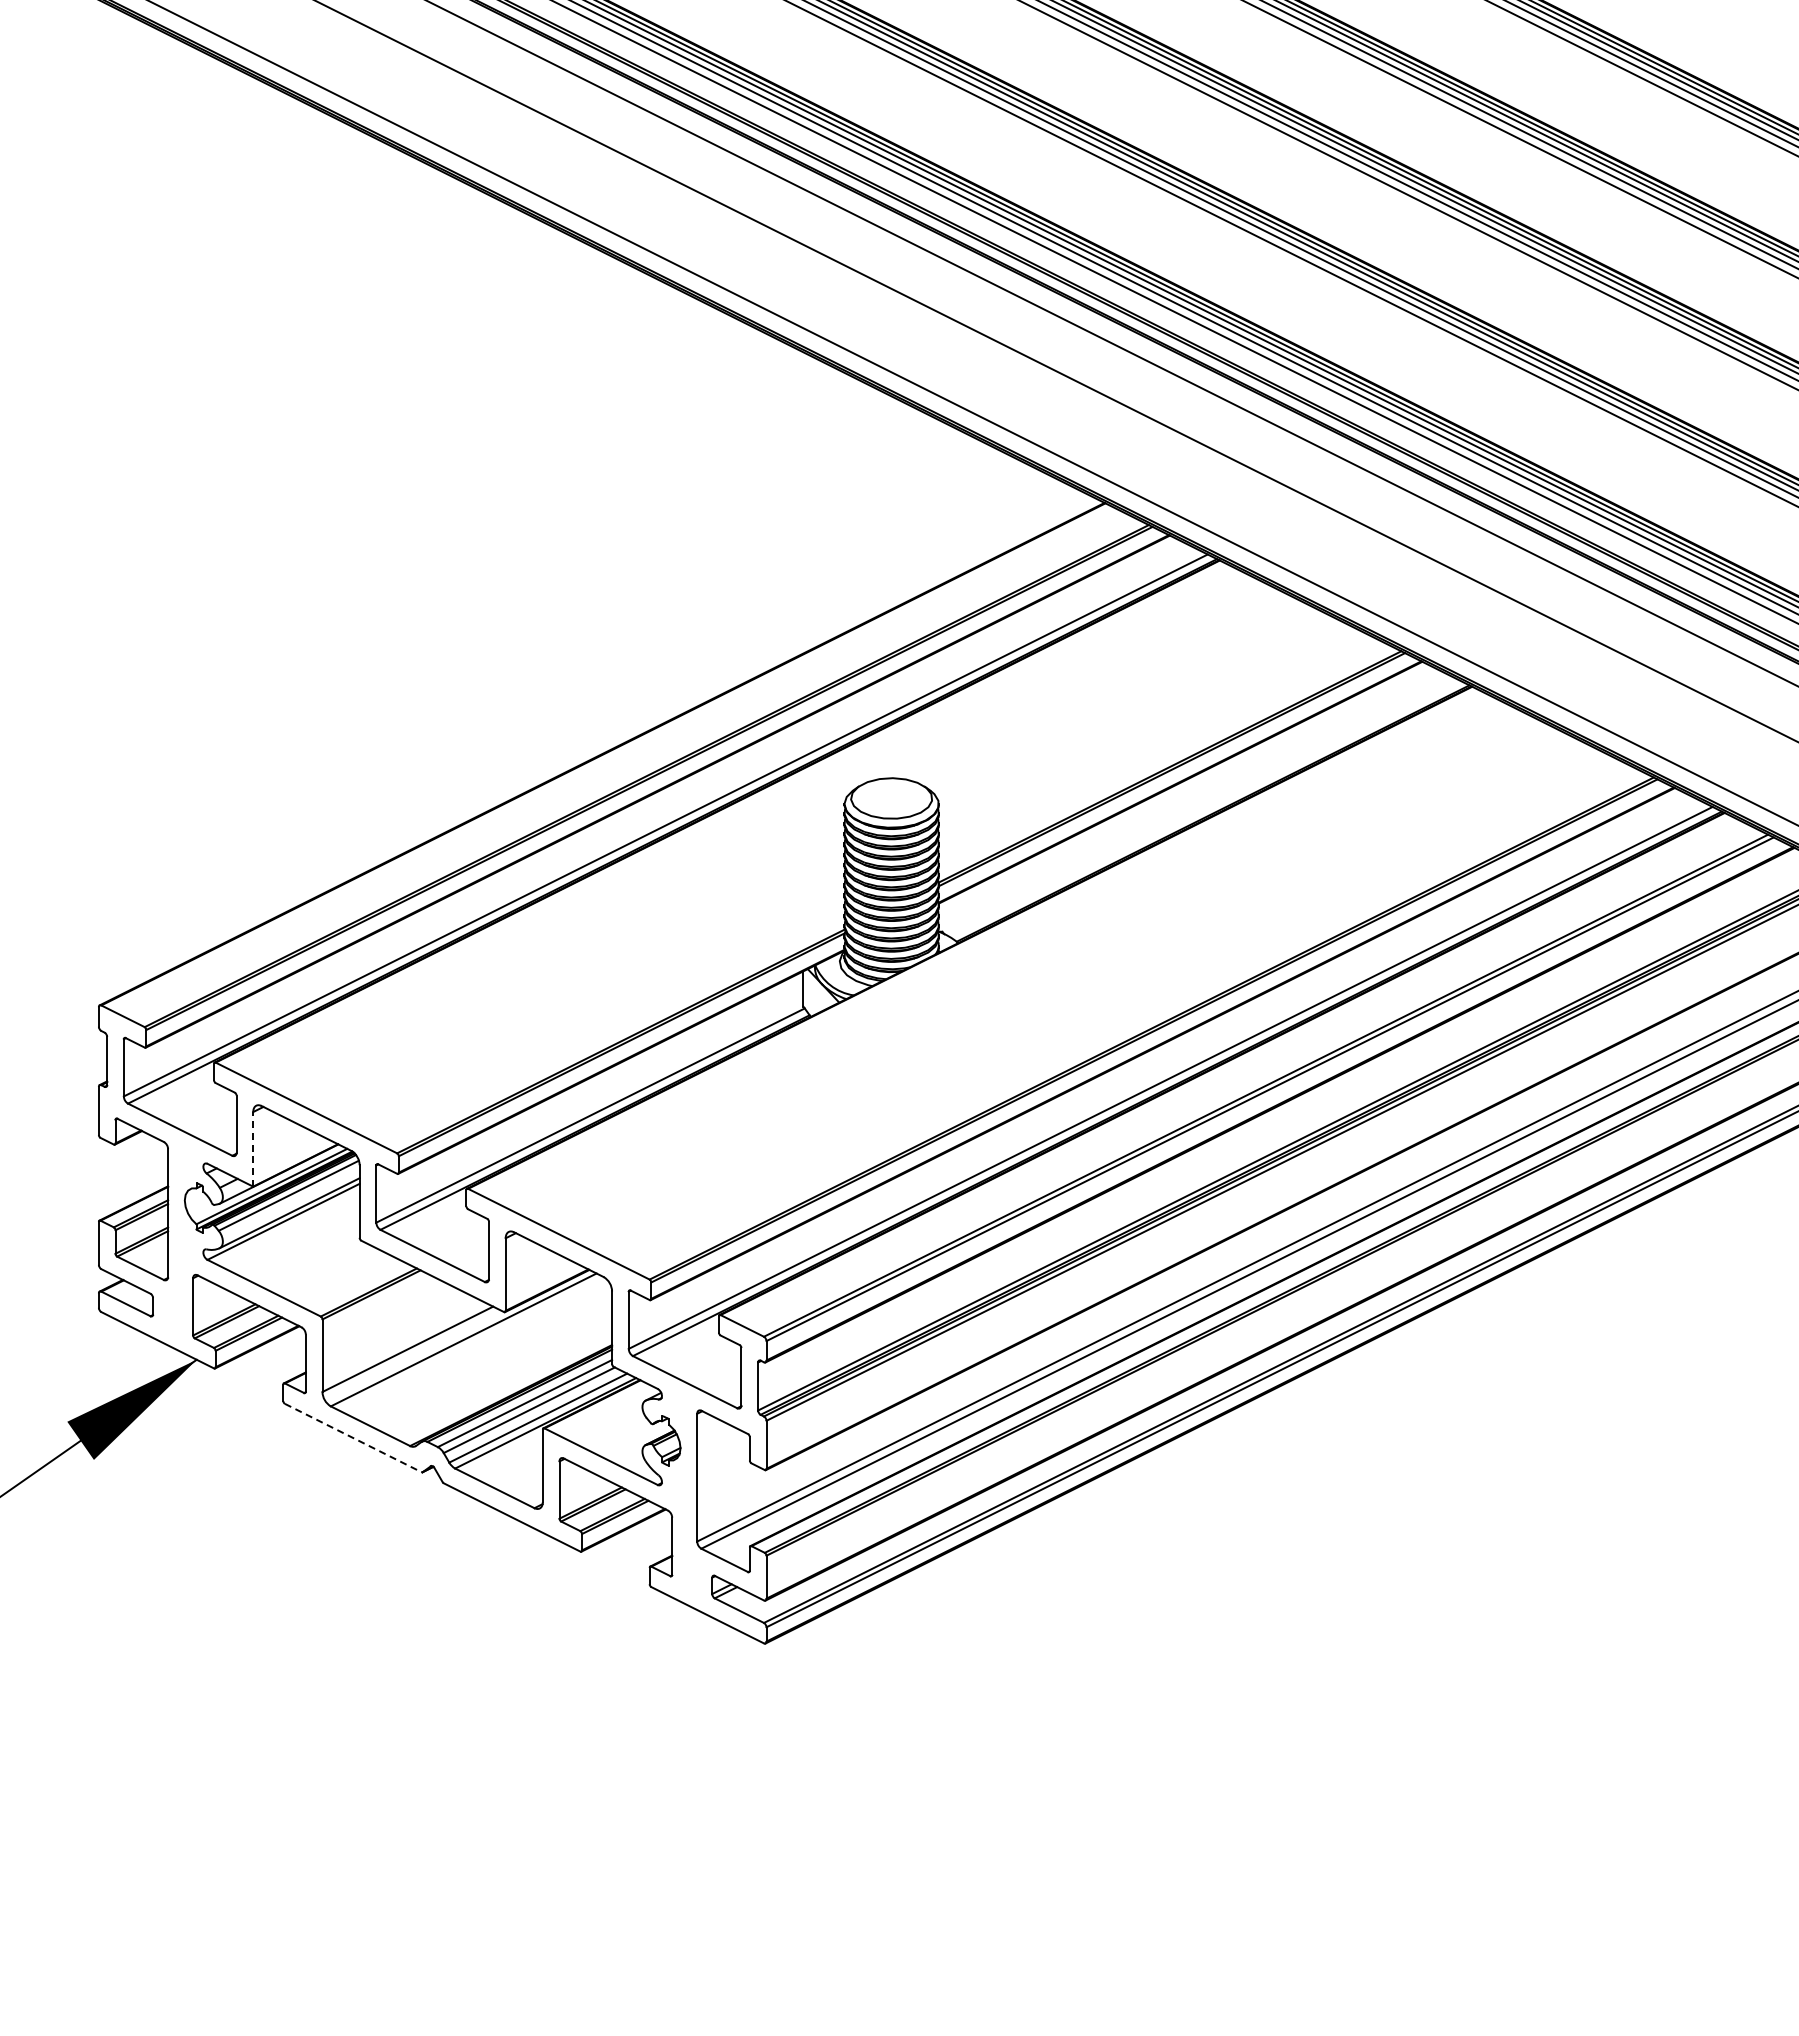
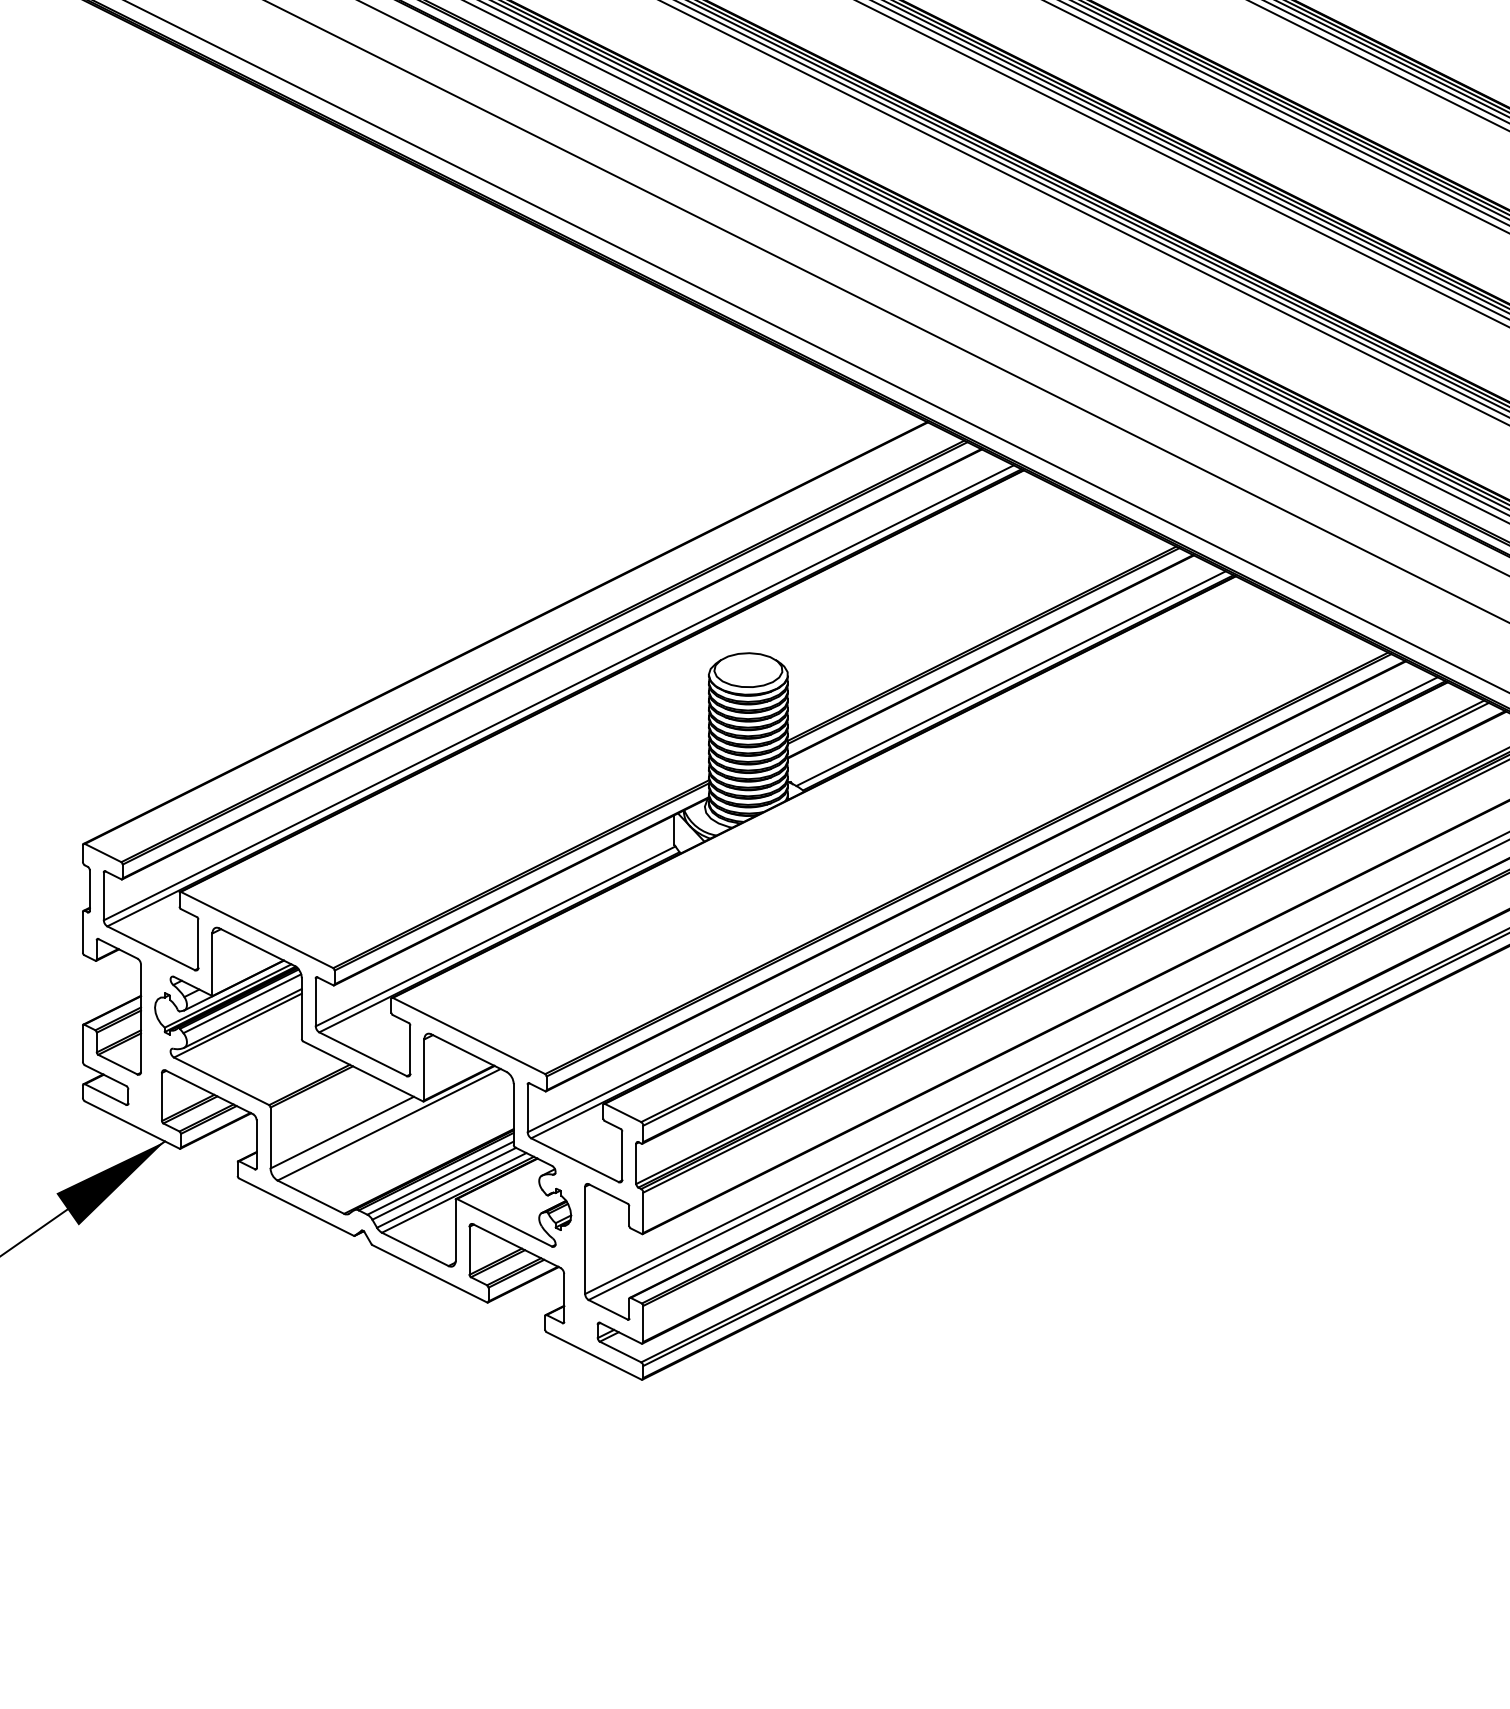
line: (1204, 808) -> (1011, 678), added
line: (253, 1148) -> (212, 964), dashed -> solid
line: (353, 1438) -> (296, 1207), dashed -> solid

